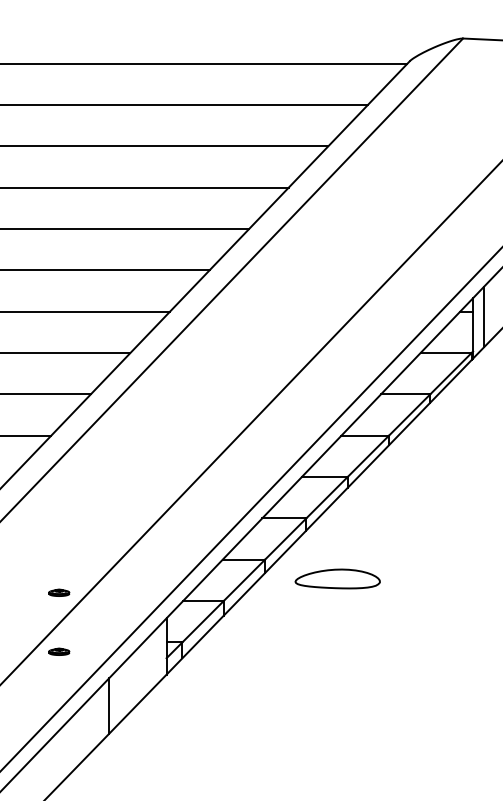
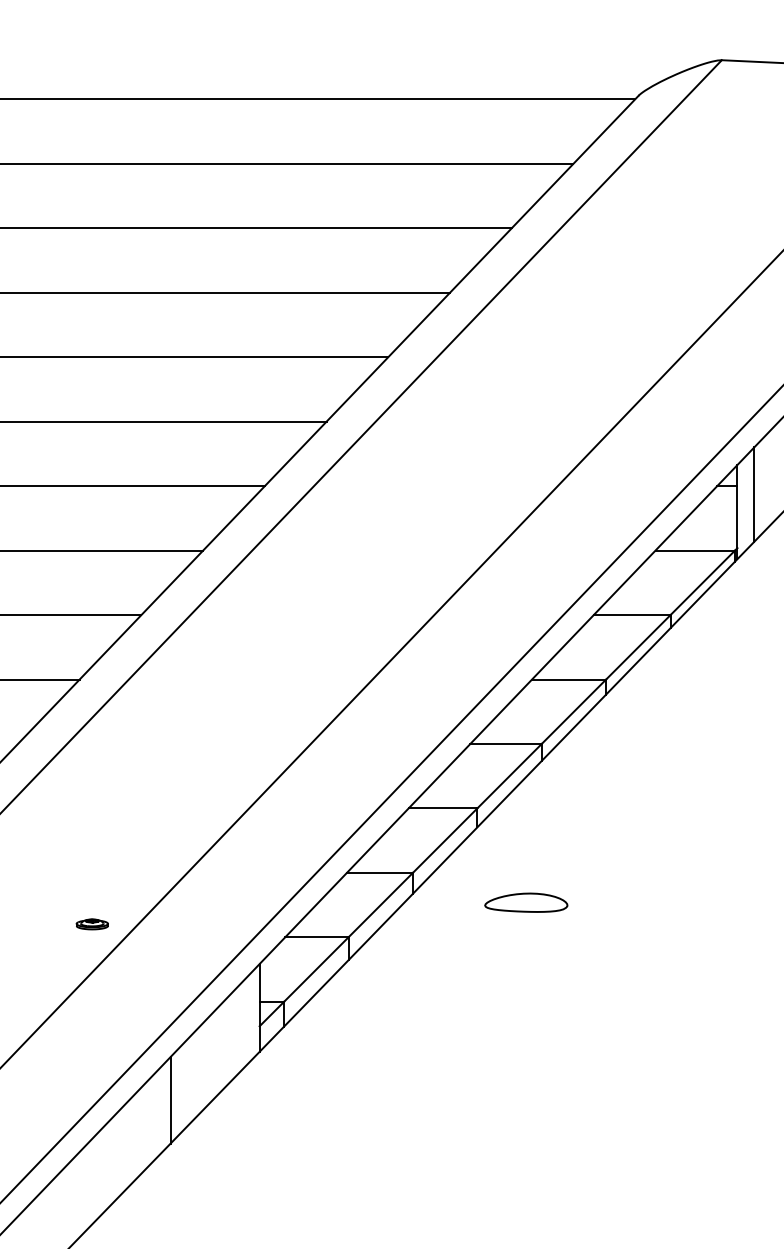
part: (337, 578) -> (526, 901), size x0.62
part: (59, 651) -> (92, 1015), removed

